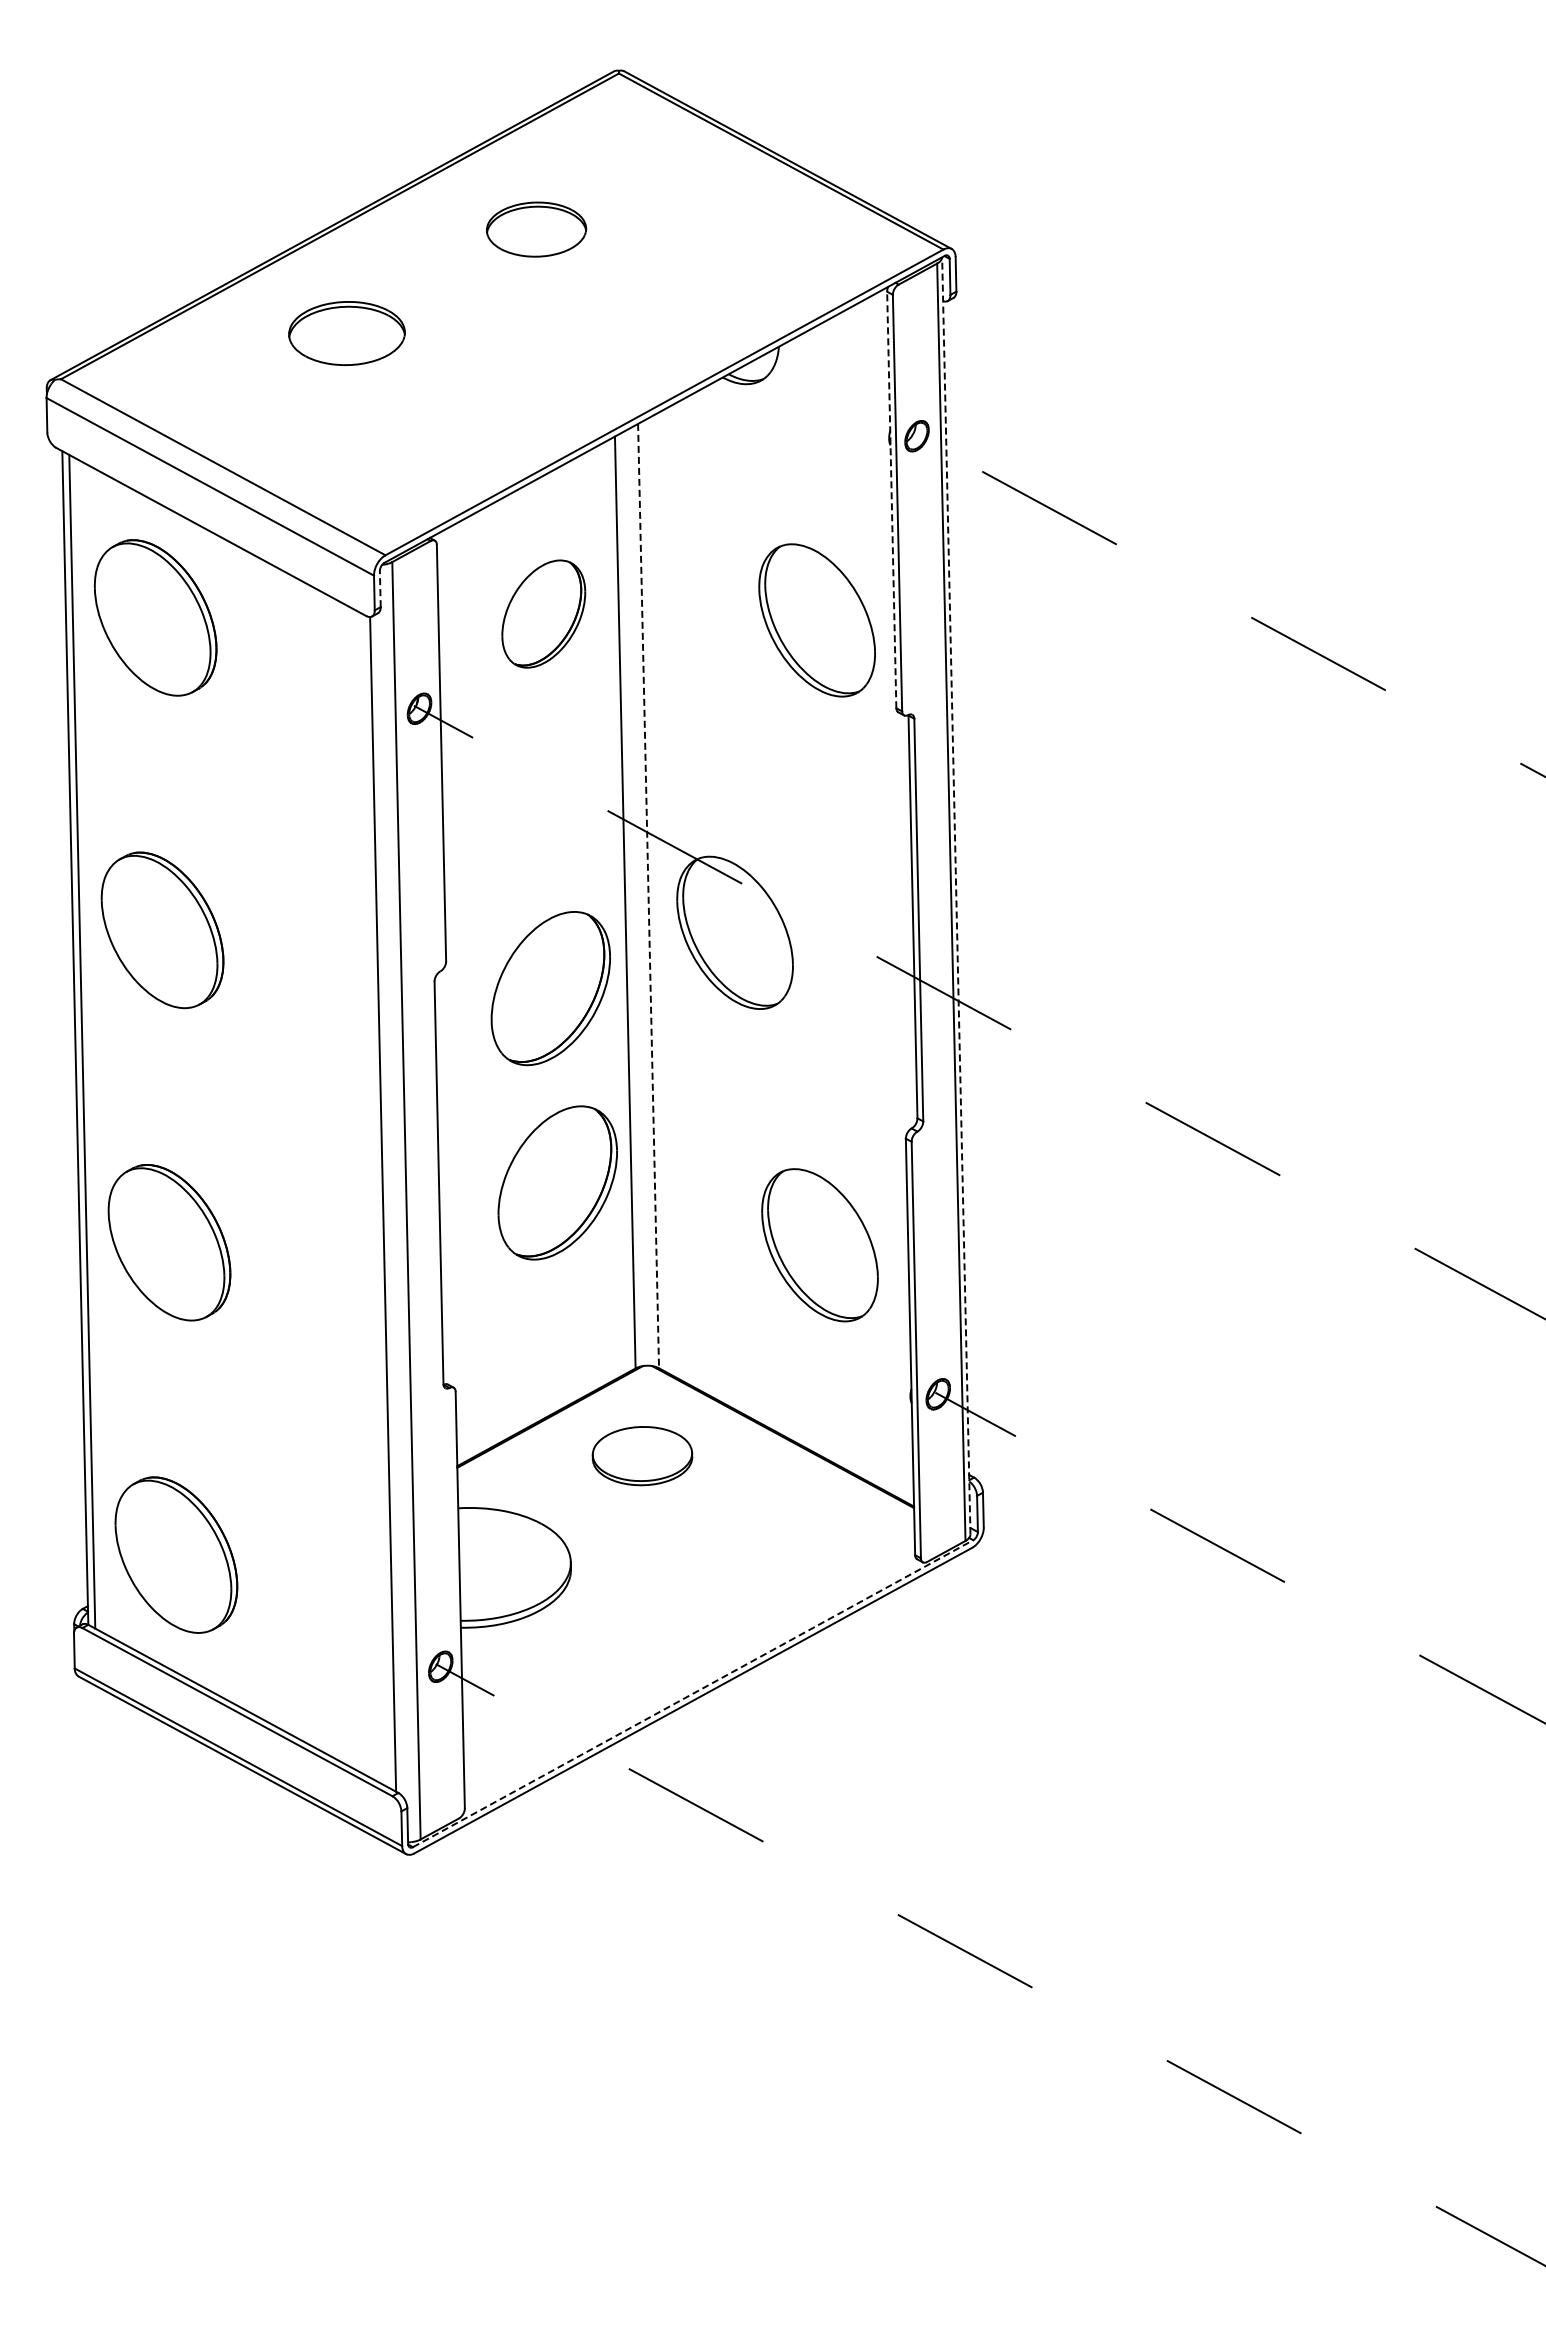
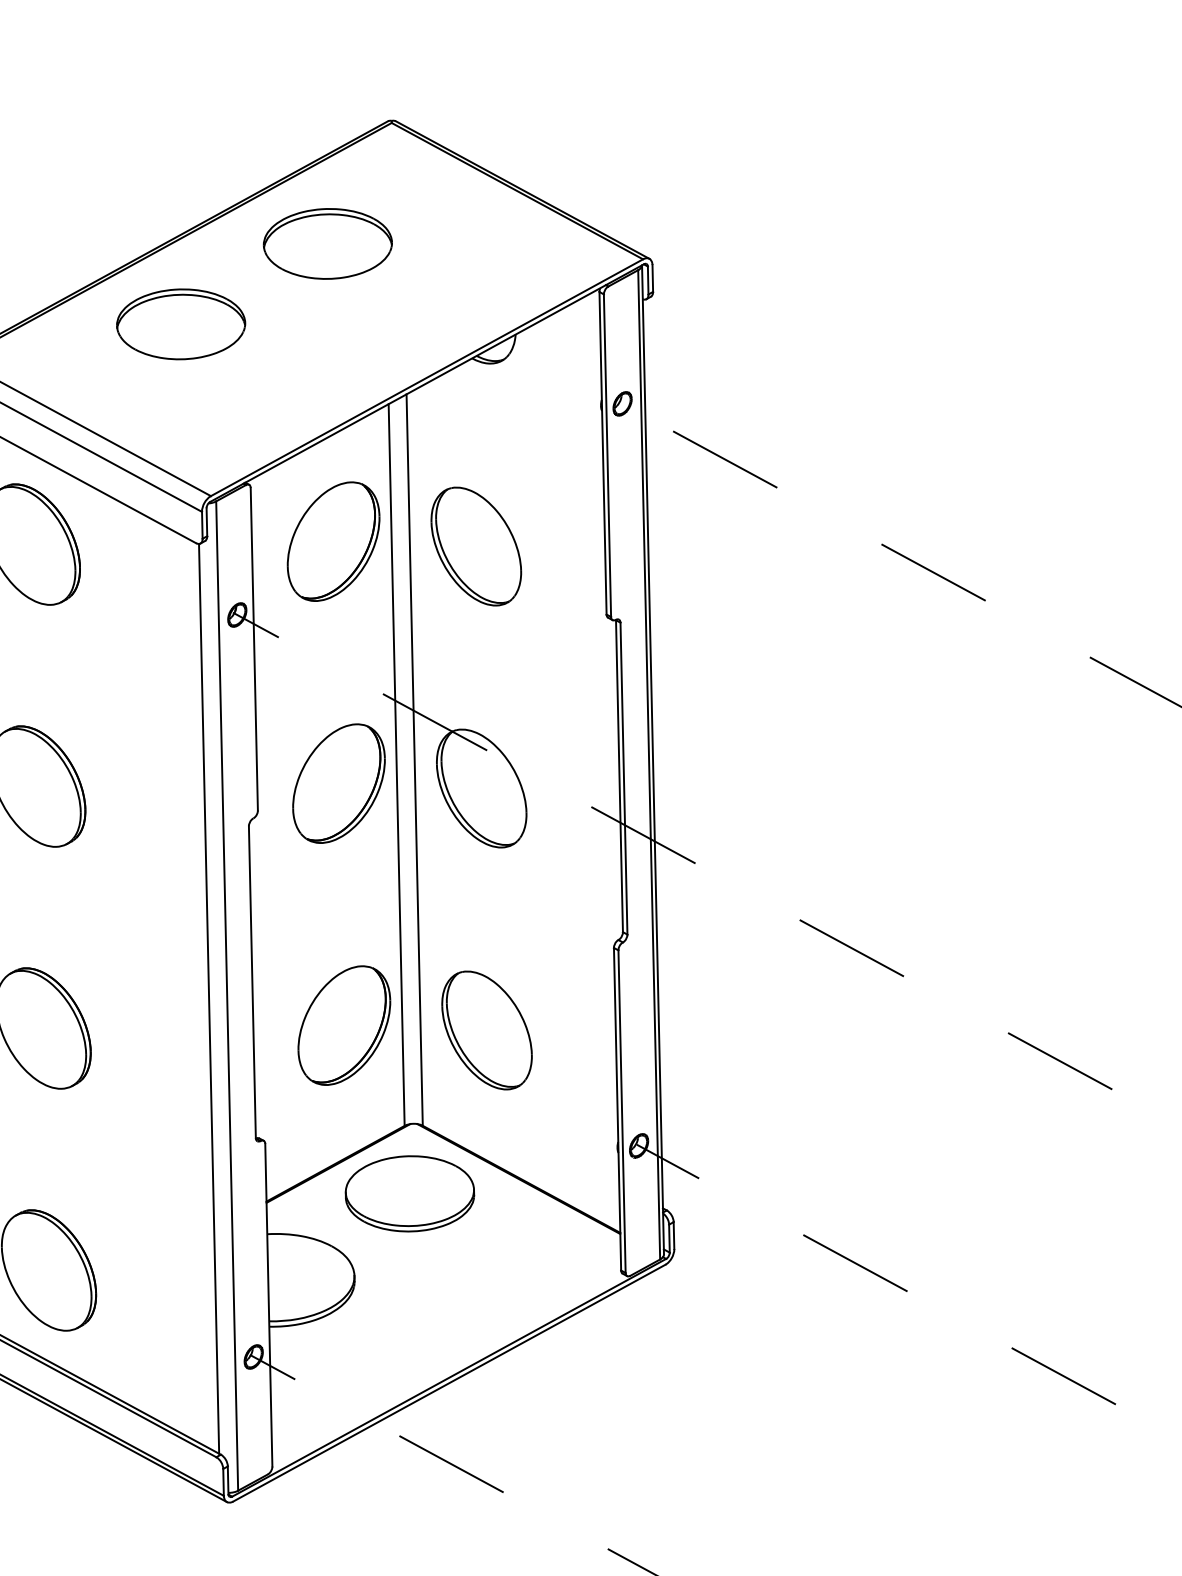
part: (536, 229) -> (327, 243), size x1.67
part: (346, 333) -> (180, 324), size x1.43
line: (891, 499) -> (602, 452), dashed -> solid
line: (380, 588) -> (207, 521), dashed -> solid
part: (543, 613) -> (333, 541), size x1.43
part: (816, 620) -> (475, 546), moved
line: (956, 895) -> (653, 759), dashed -> solid
line: (648, 896) -> (414, 760), dashed -> solid
part: (550, 988) -> (338, 783), moved
part: (557, 1182) -> (344, 1025), moved
part: (819, 1245) -> (486, 1030), moved
part: (642, 1455) -> (409, 1193), size x1.67
line: (693, 1693) -> (449, 1377), dashed -> solid

